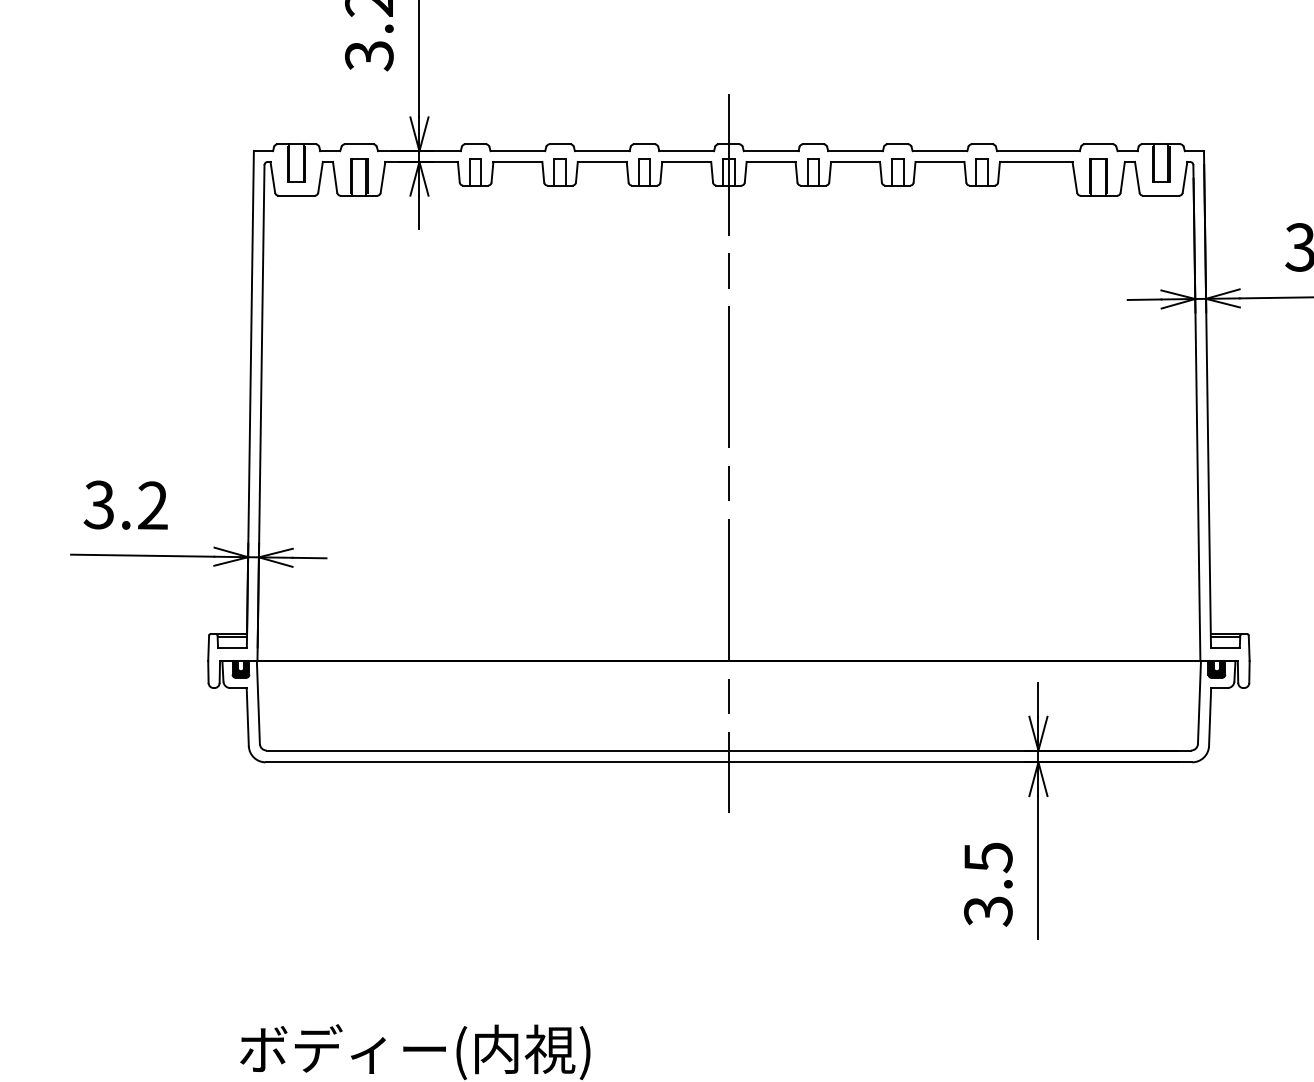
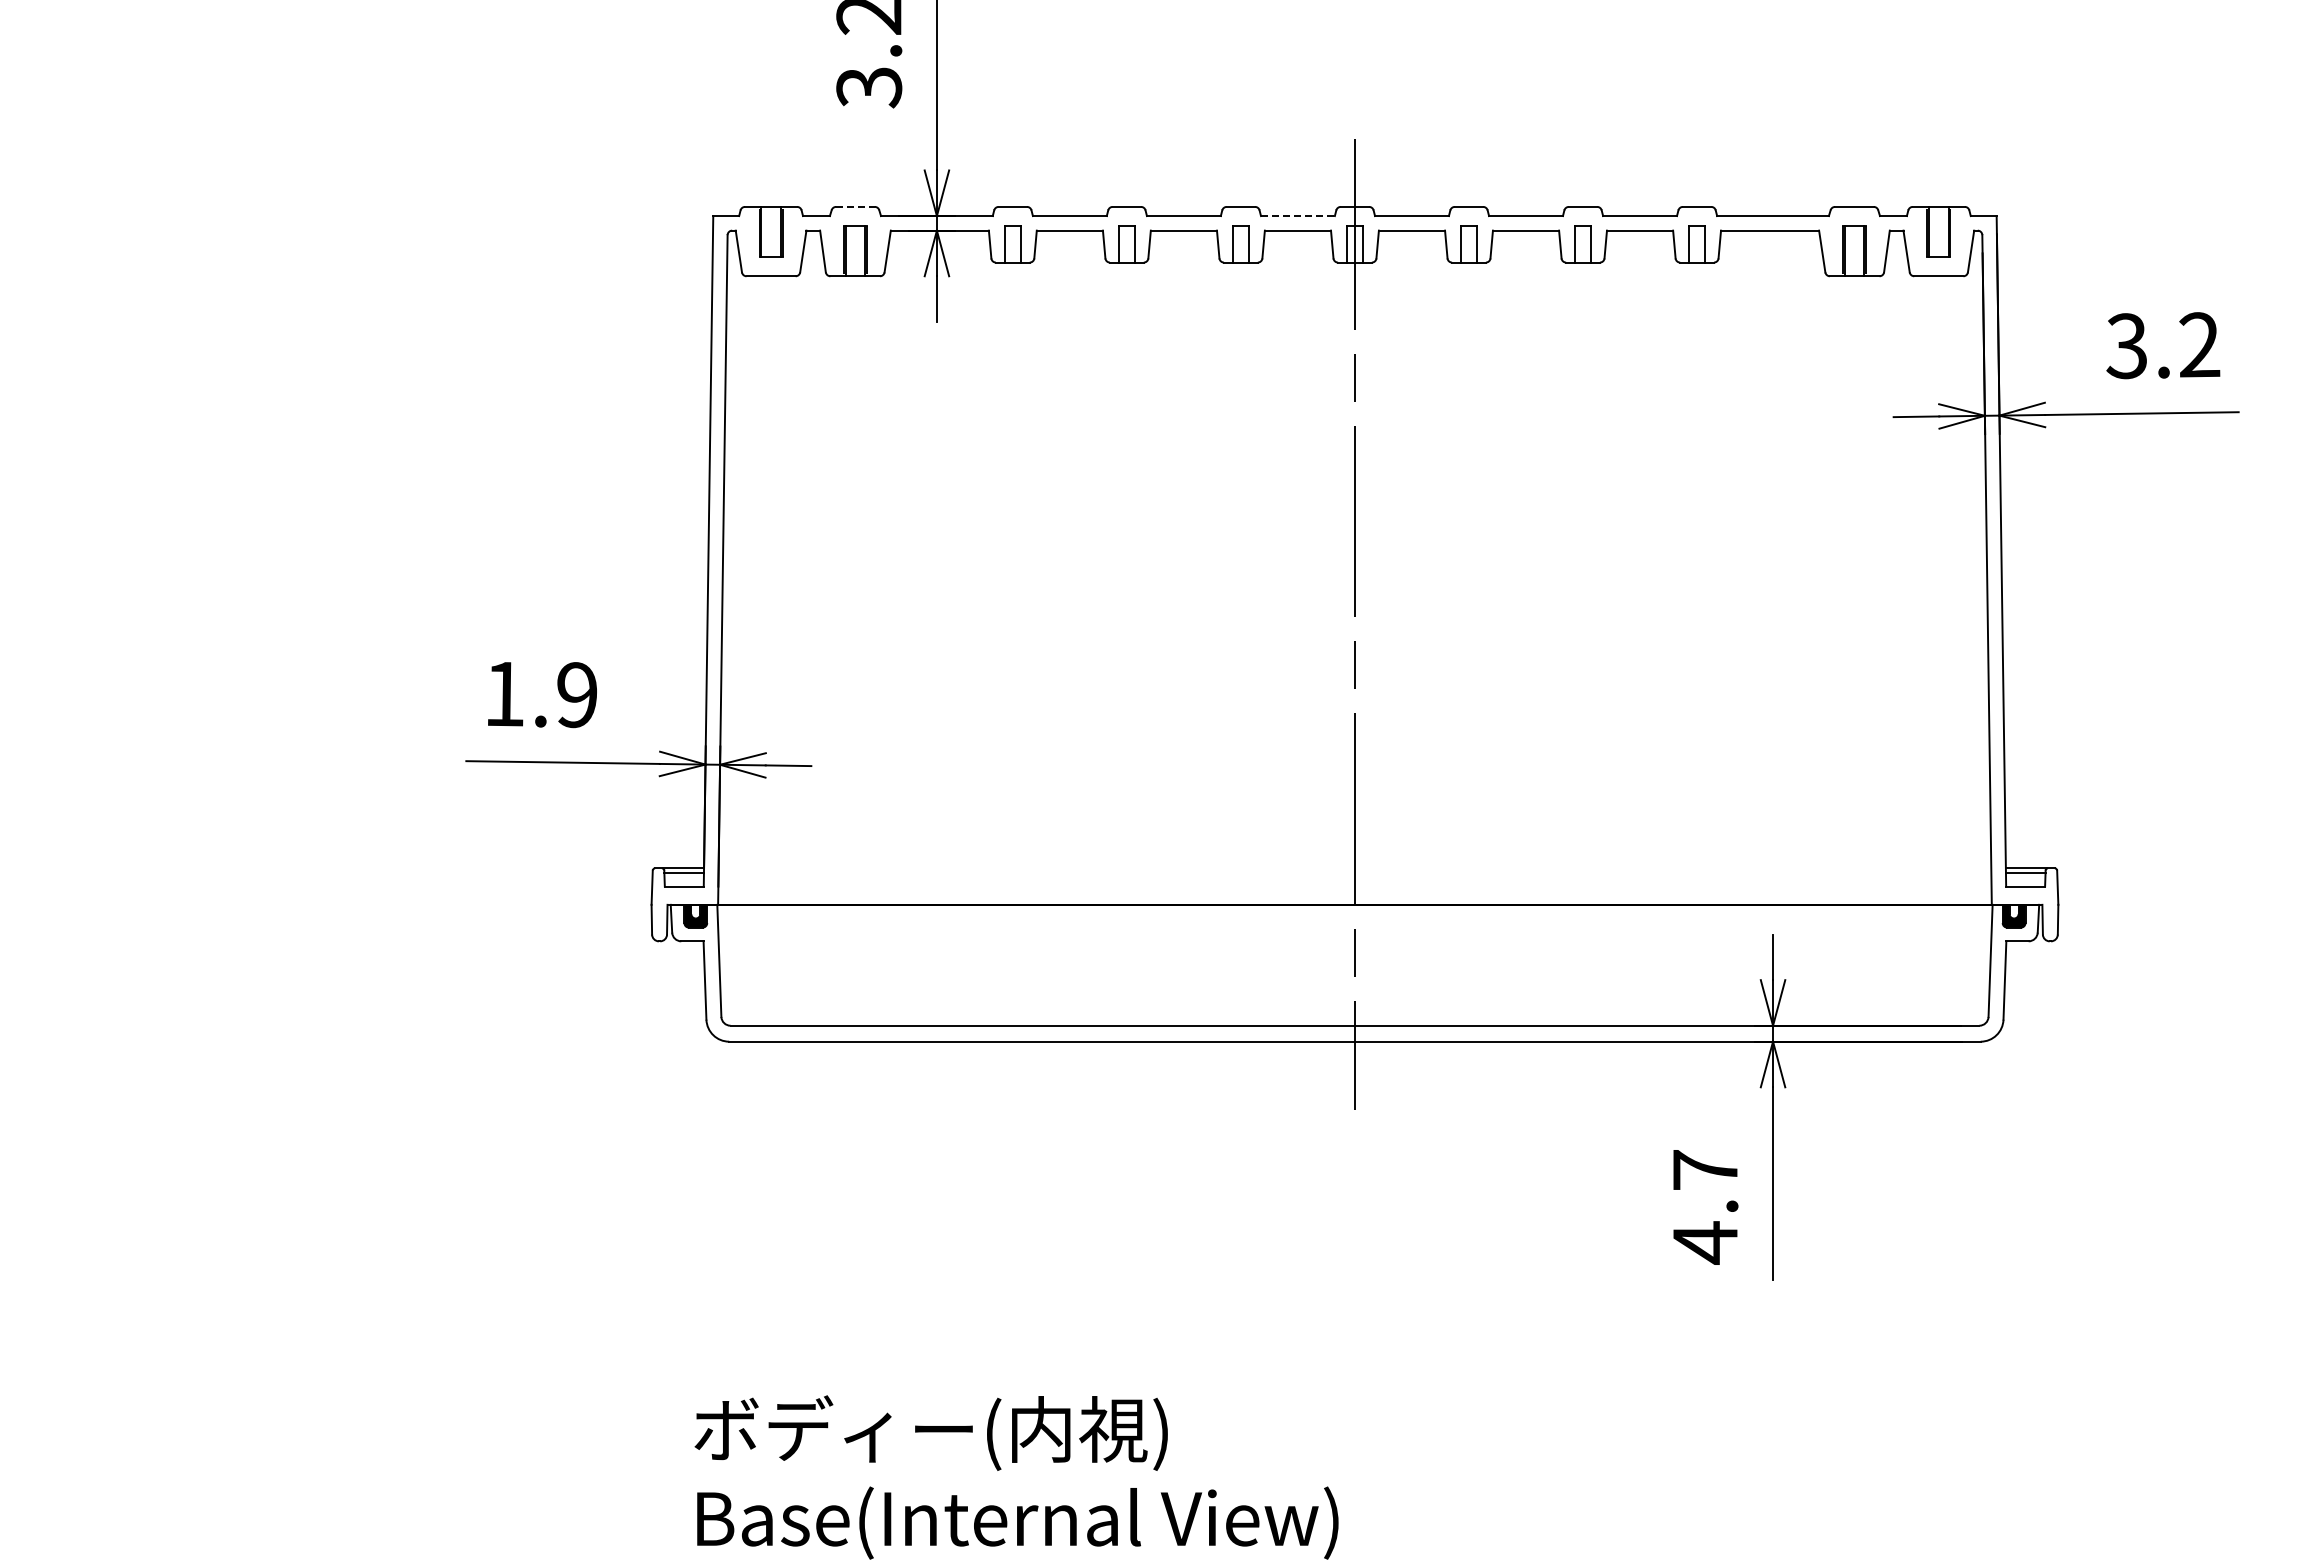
line: (359, 144) -> (855, 206), solid -> dashed
line: (686, 151) -> (1297, 216), solid -> dashed
text: (125, 505) -> (539, 694), 3.2 -> 1.9
text: (988, 885) -> (1705, 1207), 3.5 -> 4.7

